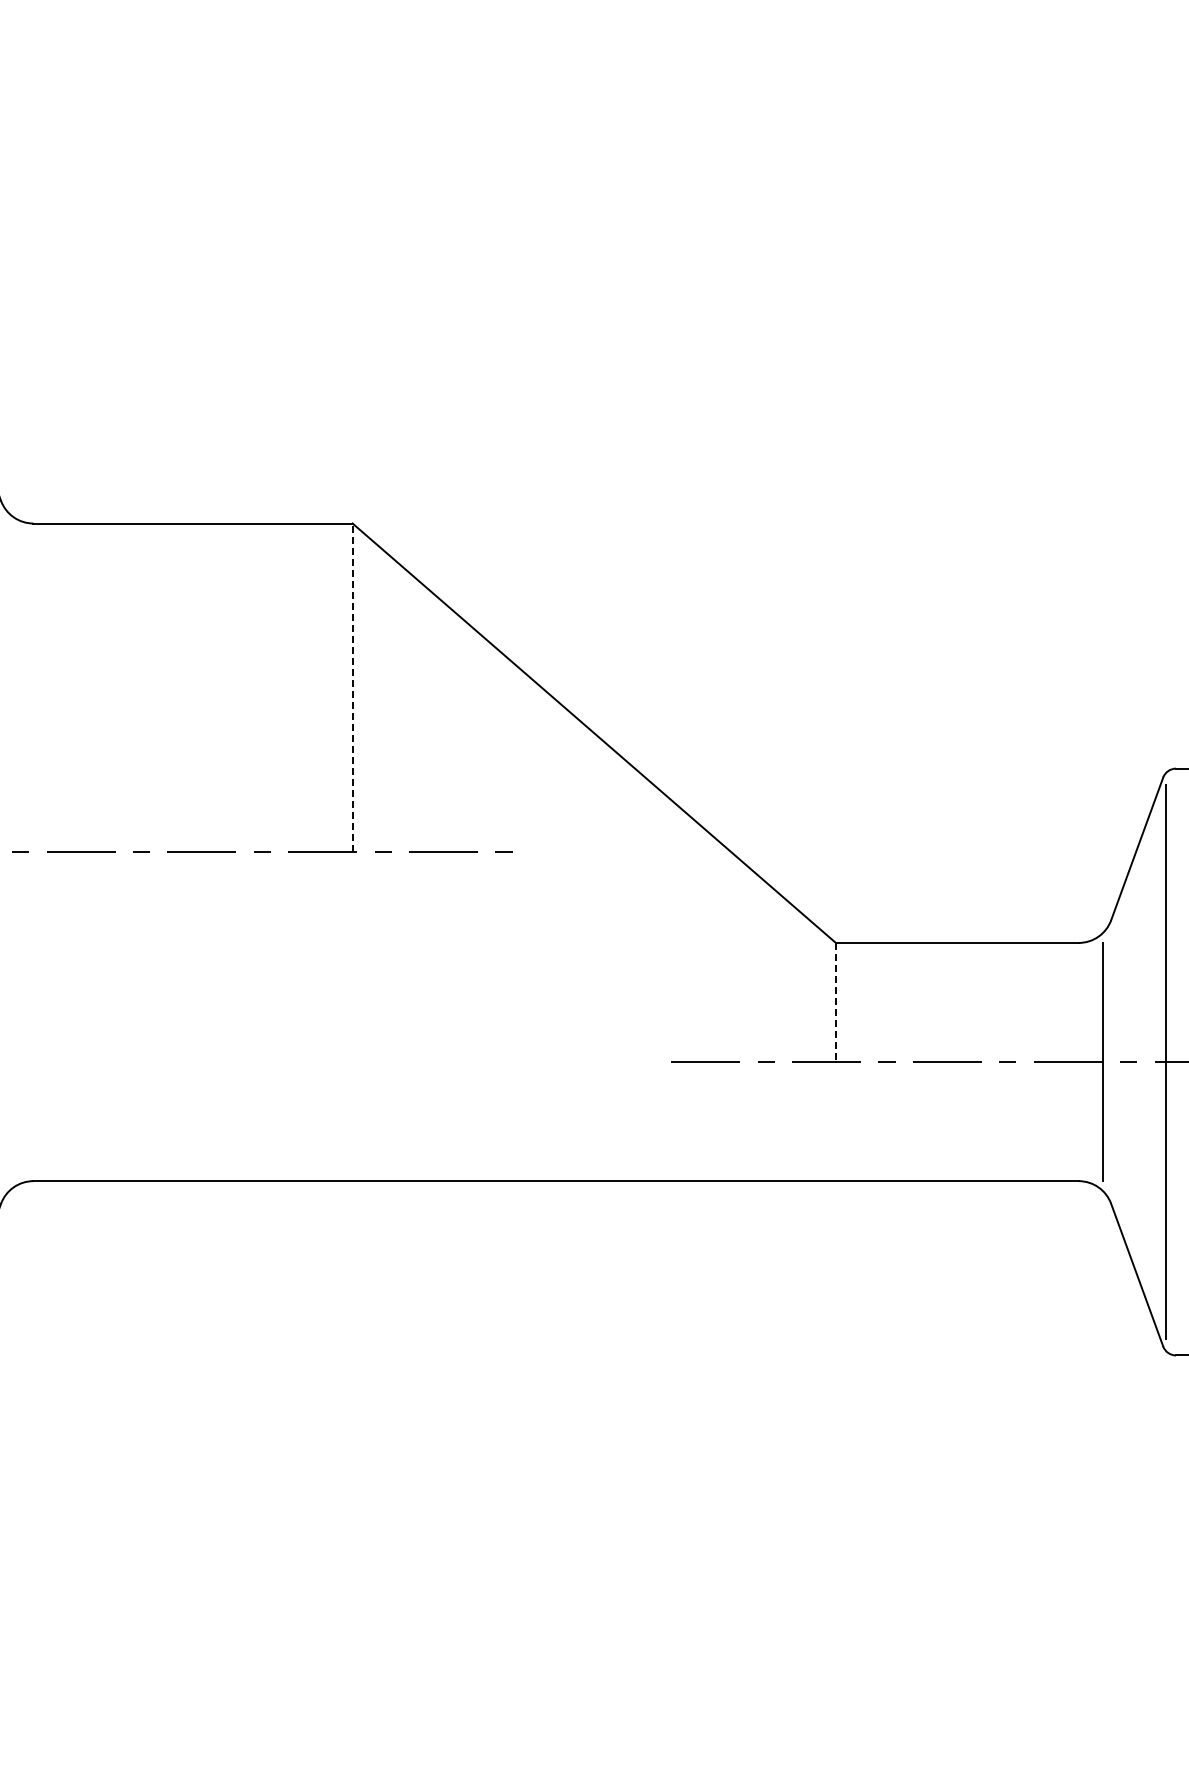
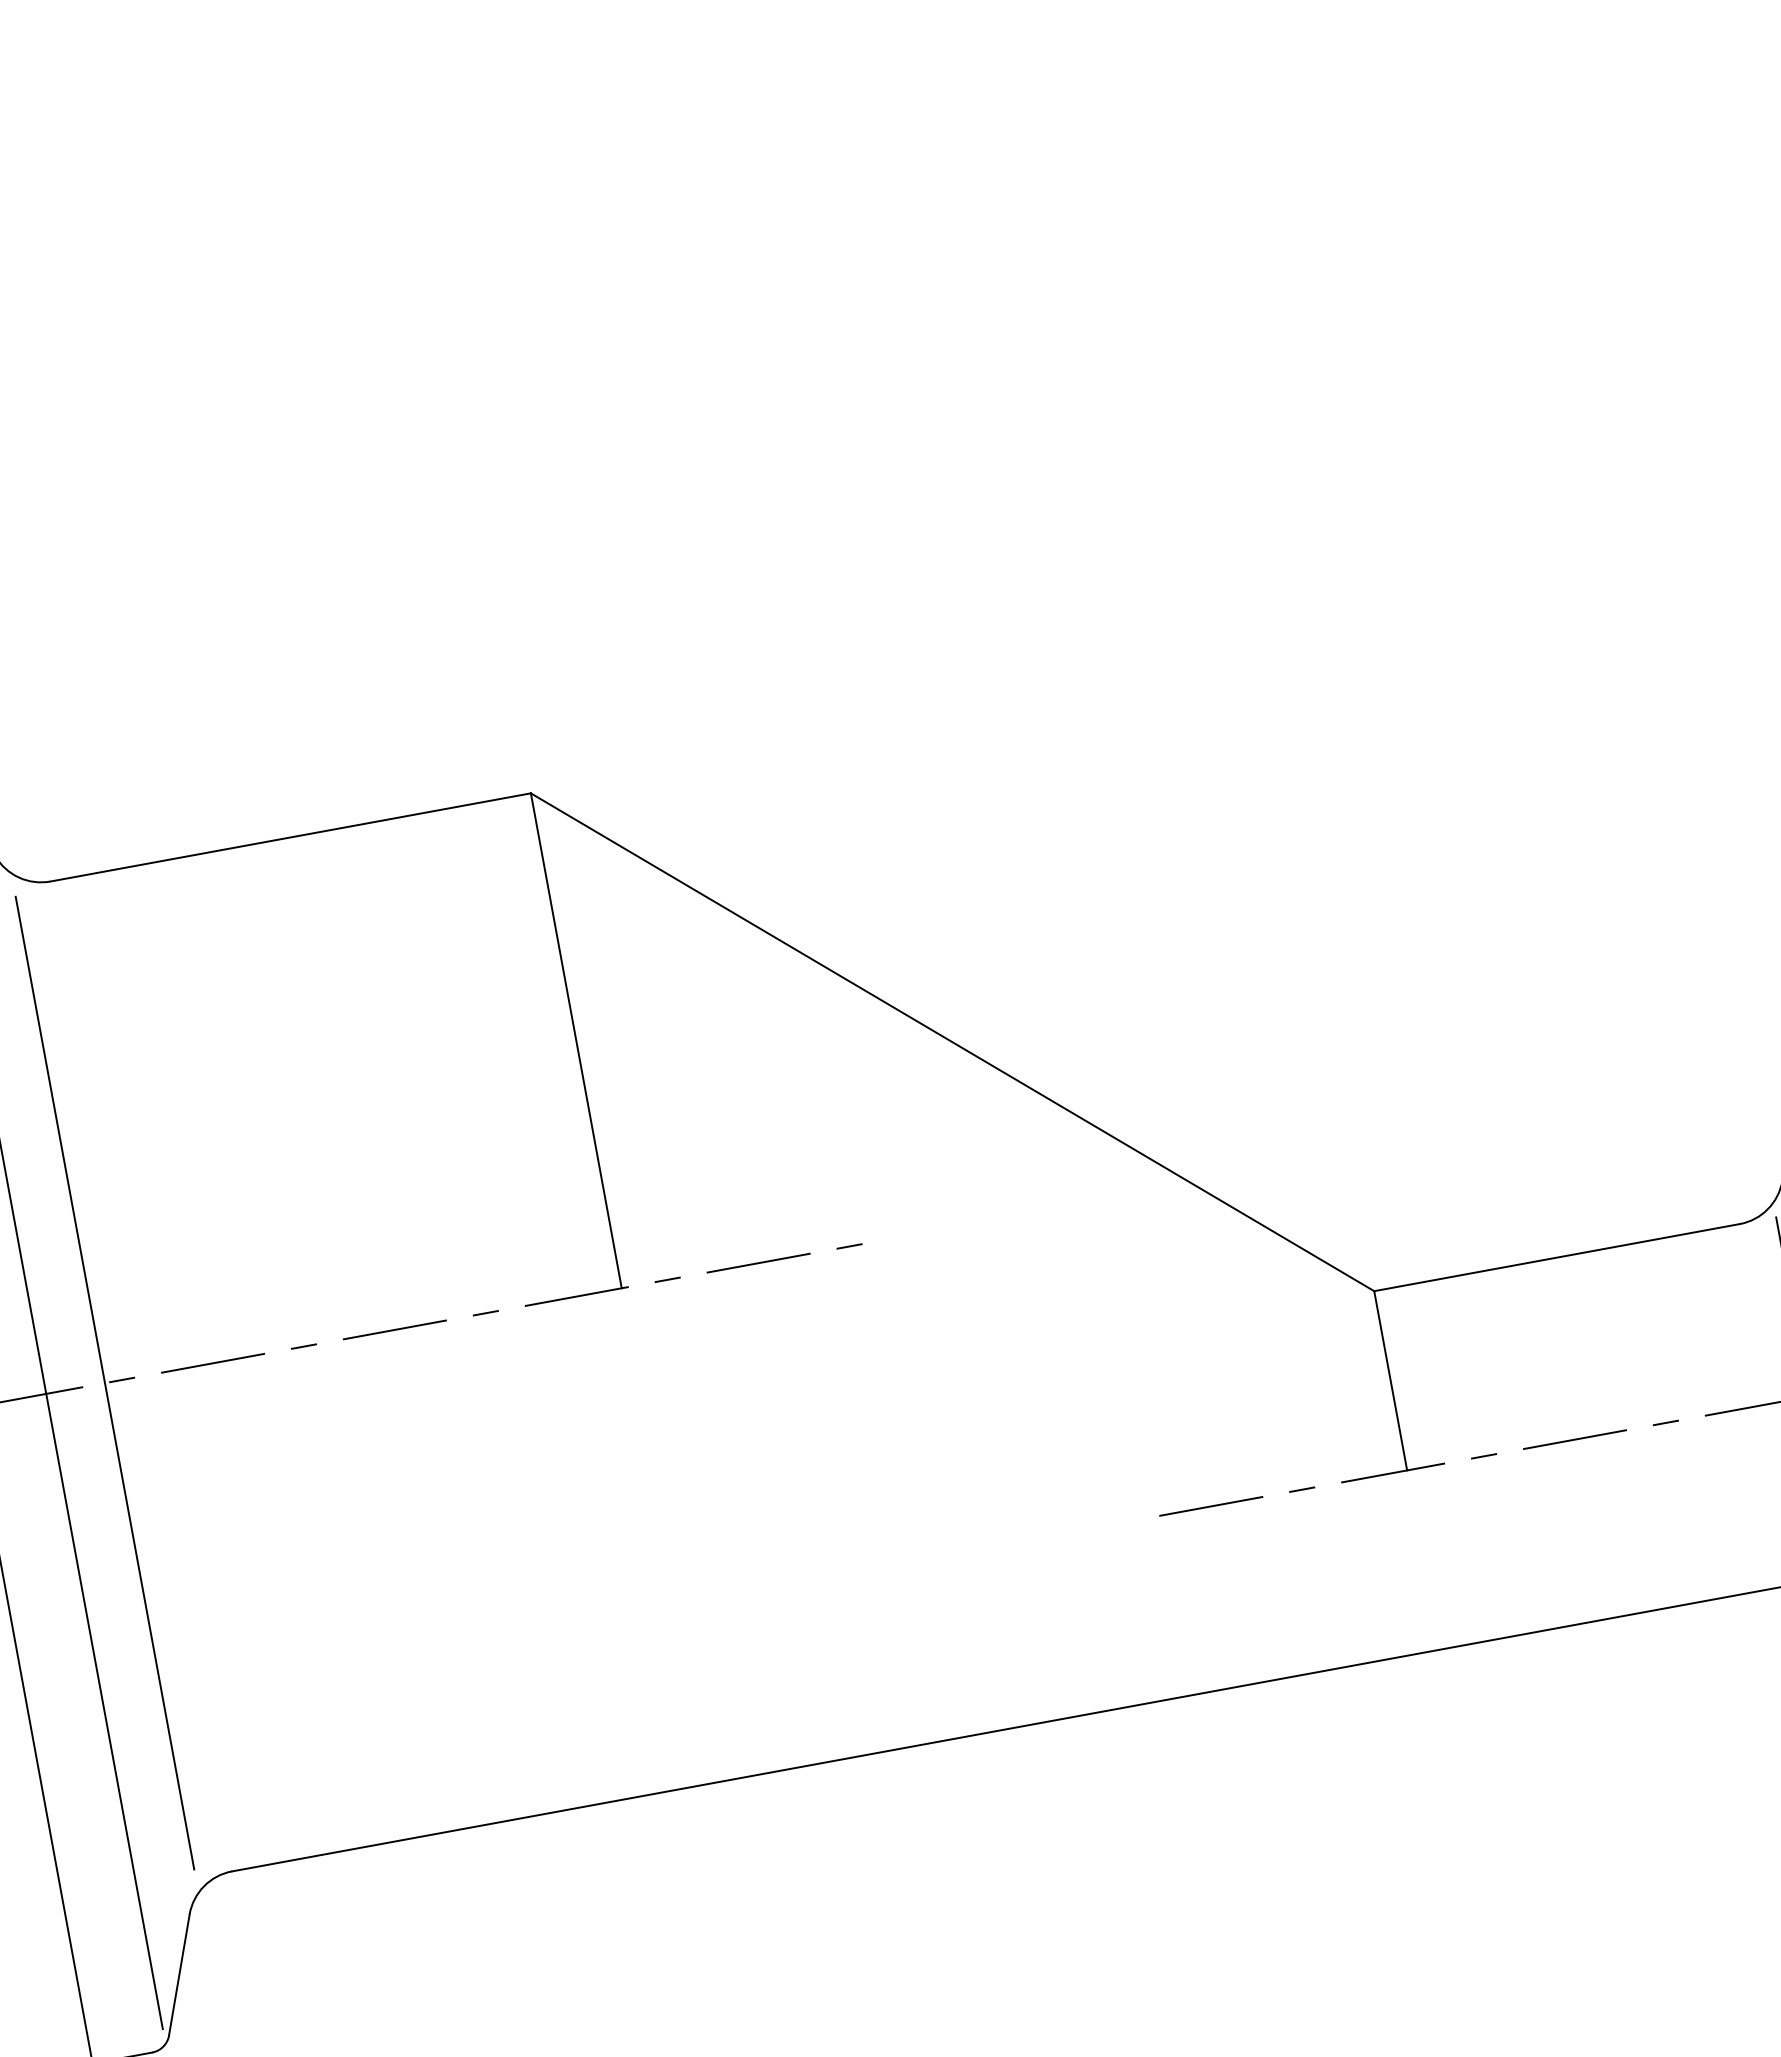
line: (352, 687) -> (576, 1040), dashed -> solid
line: (9, 852) -> (105, 1383), added
line: (835, 1002) -> (1390, 1380), dashed -> solid

